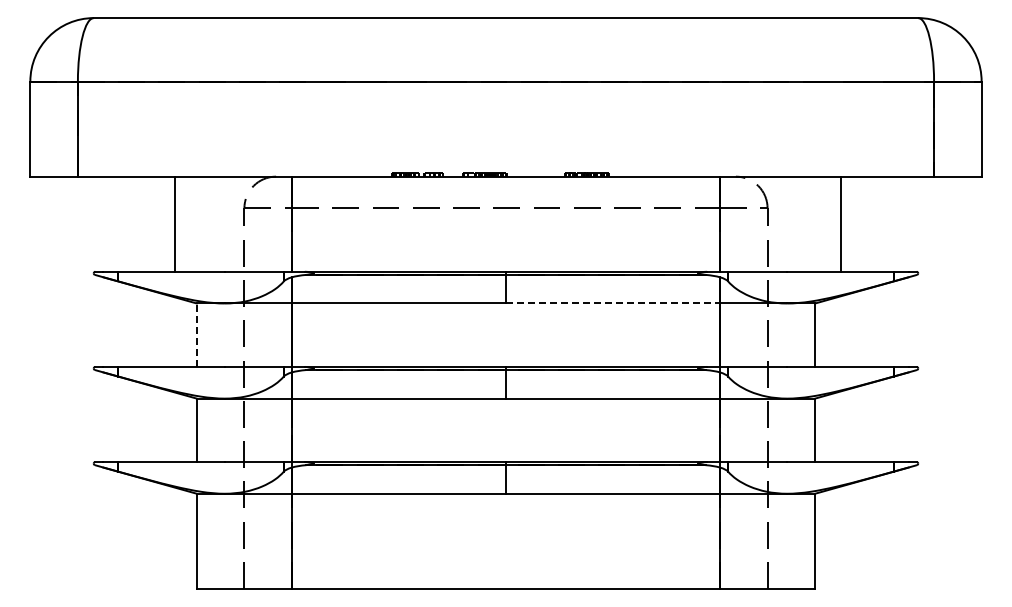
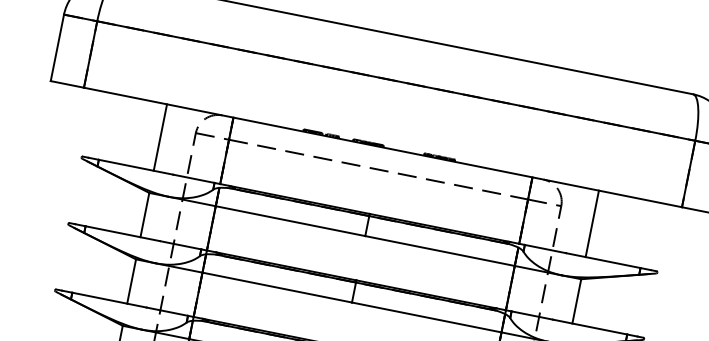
line: (174, 223) -> (160, 137), moved
line: (841, 223) -> (592, 223), moved
line: (613, 303) -> (440, 251), dashed -> solid
line: (196, 335) -> (144, 215), dashed -> solid

